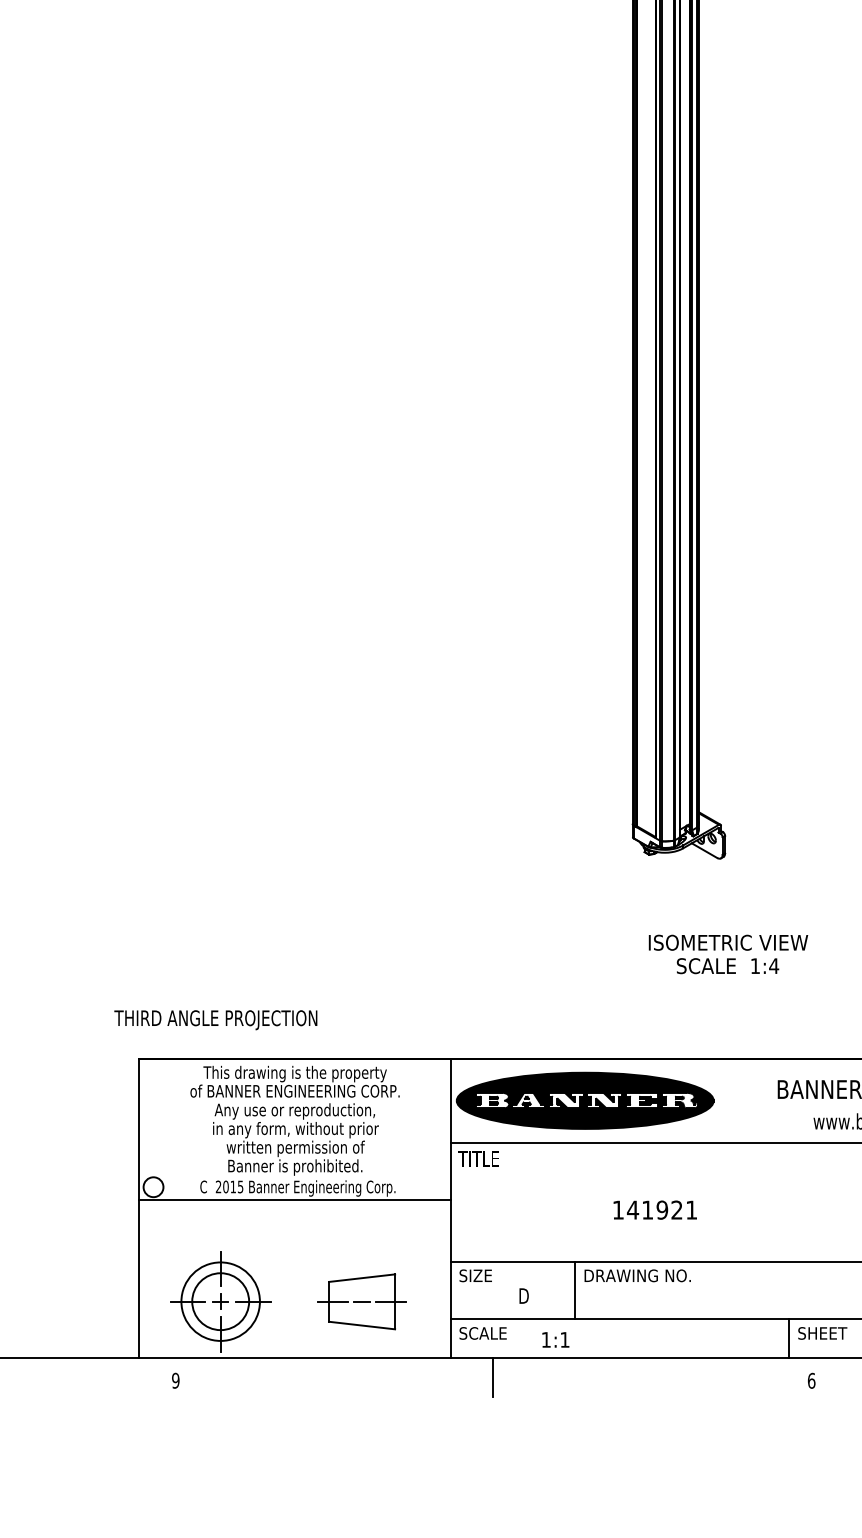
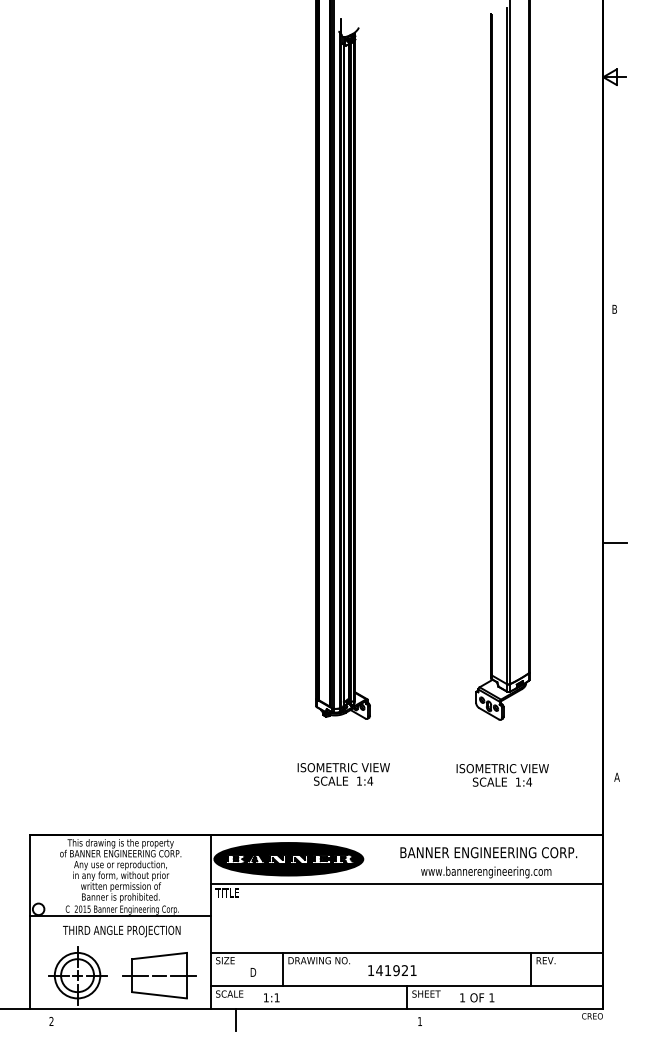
text: (727, 954) -> (343, 774), moved
text: (215, 1020) -> (121, 931), moved
text: (655, 1209) -> (392, 970), moved
part: (362, 1301) -> (159, 975), size x1.43
text: (175, 1380) -> (51, 1021), 9 -> 2
text: (810, 1380) -> (419, 1021), 6 -> 1

